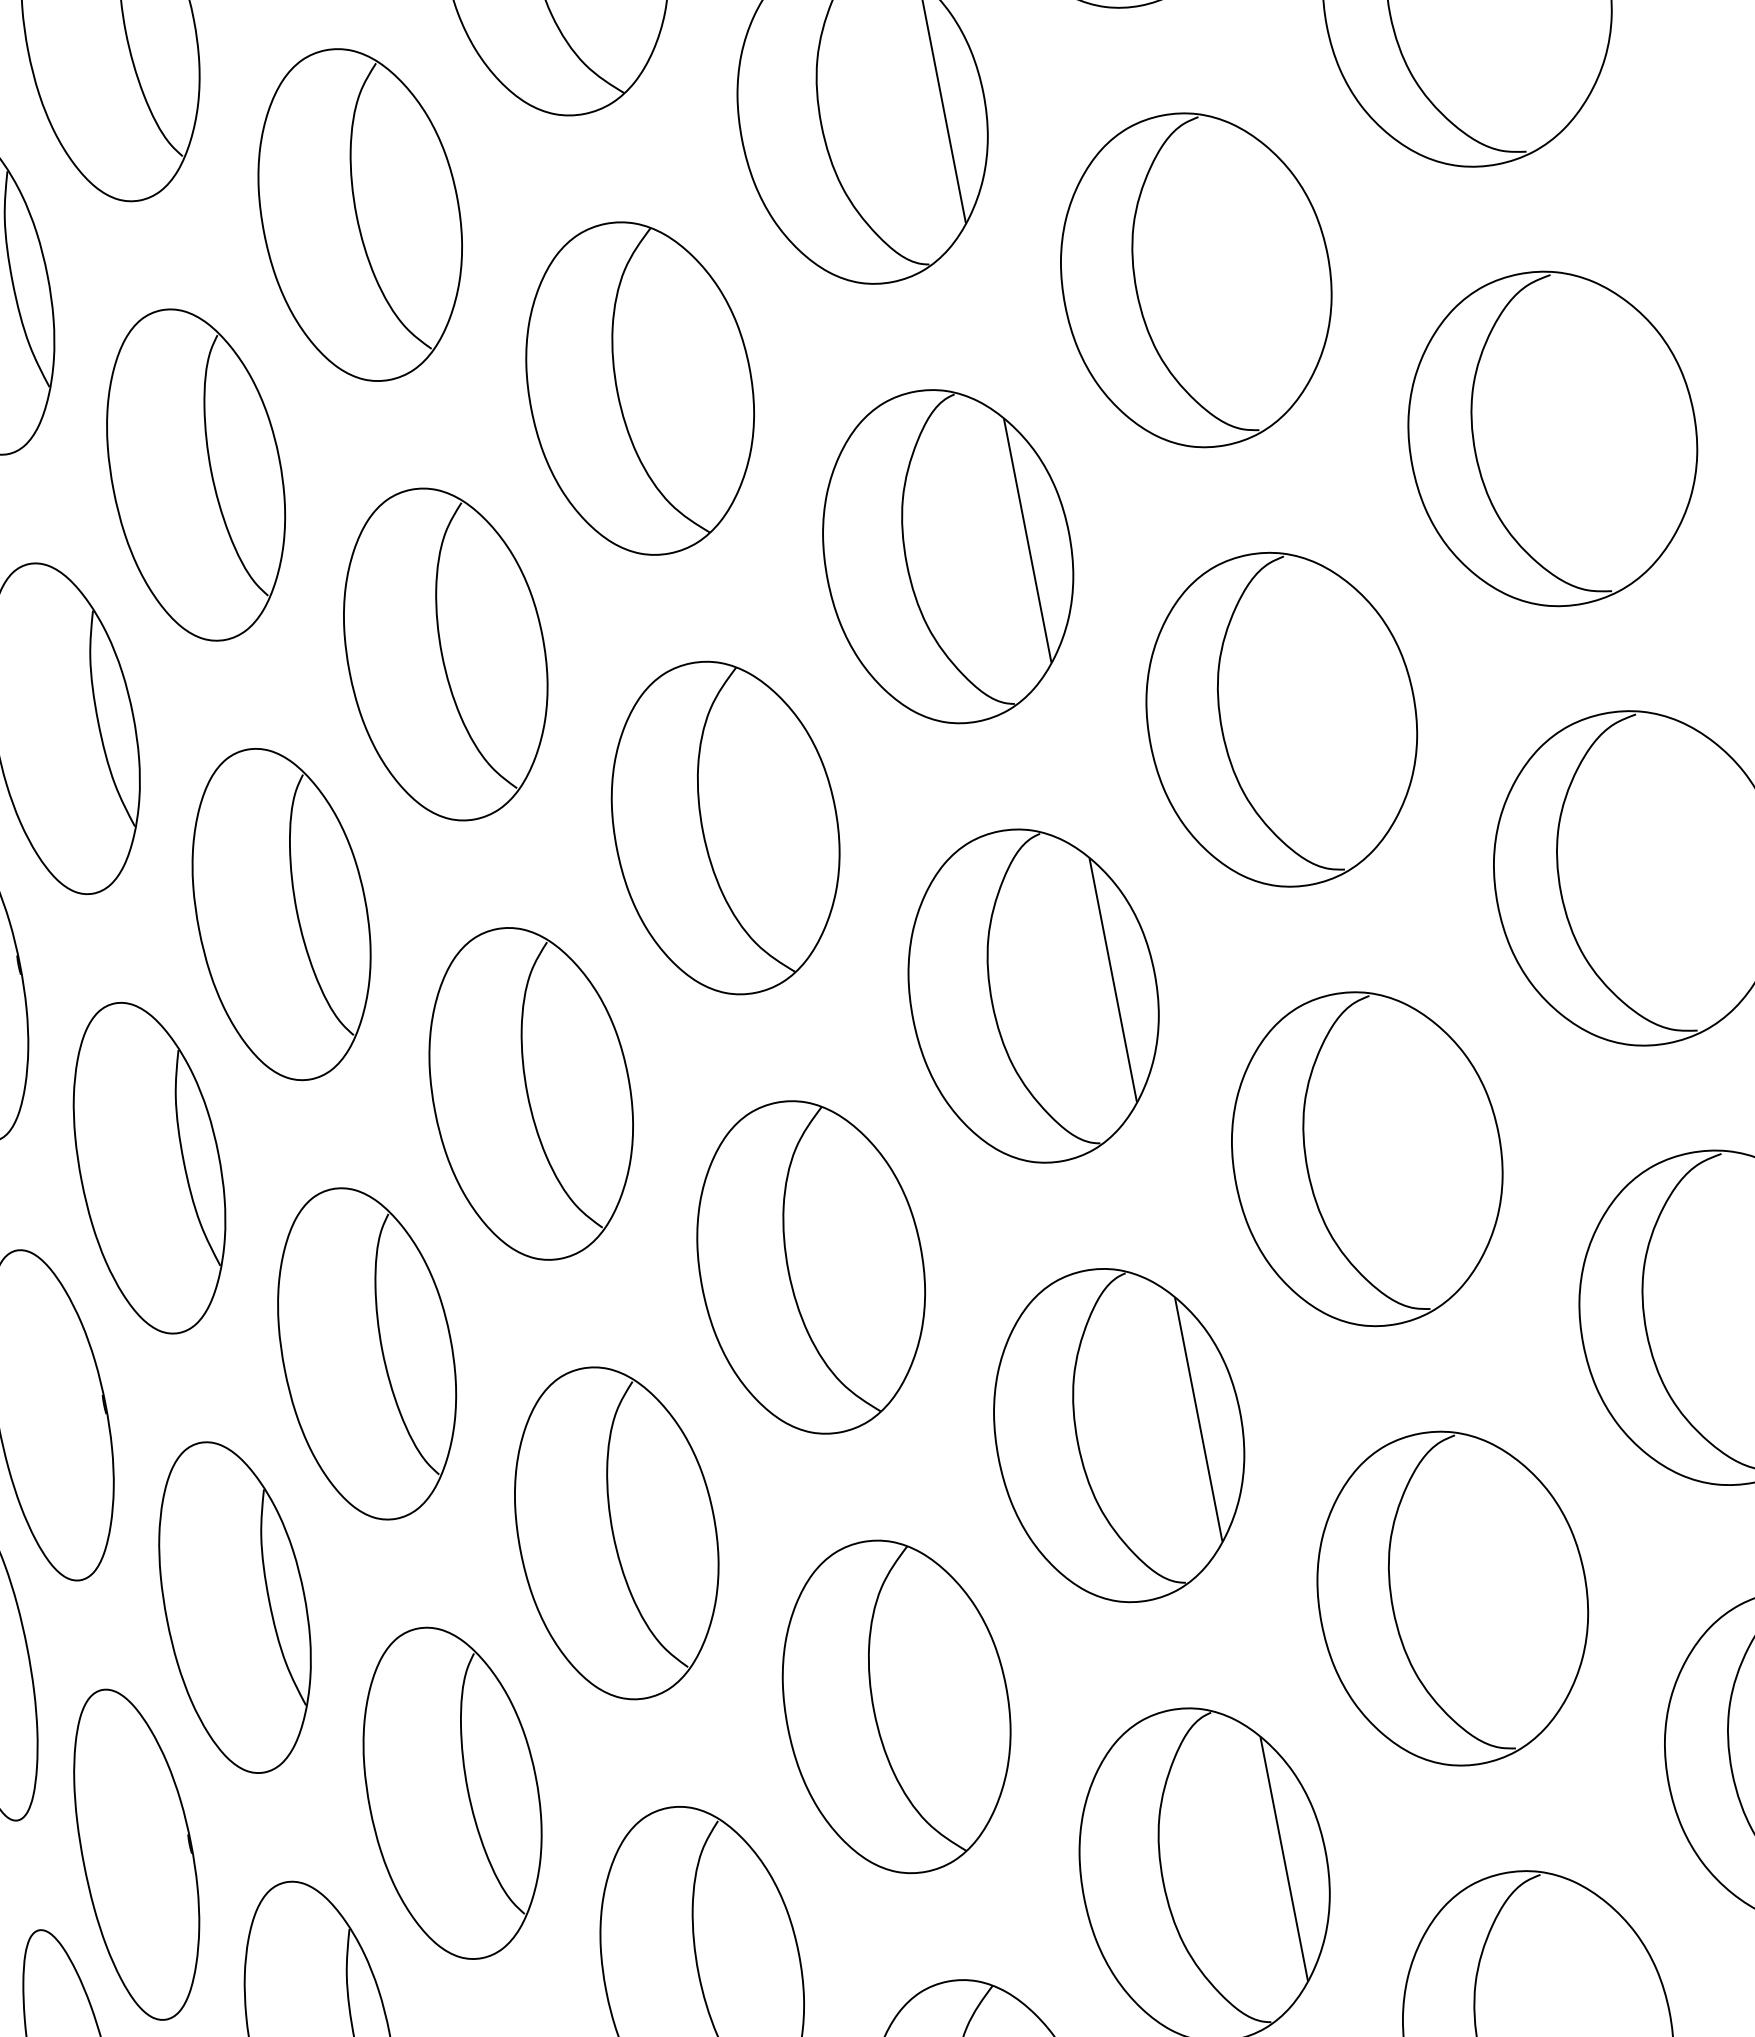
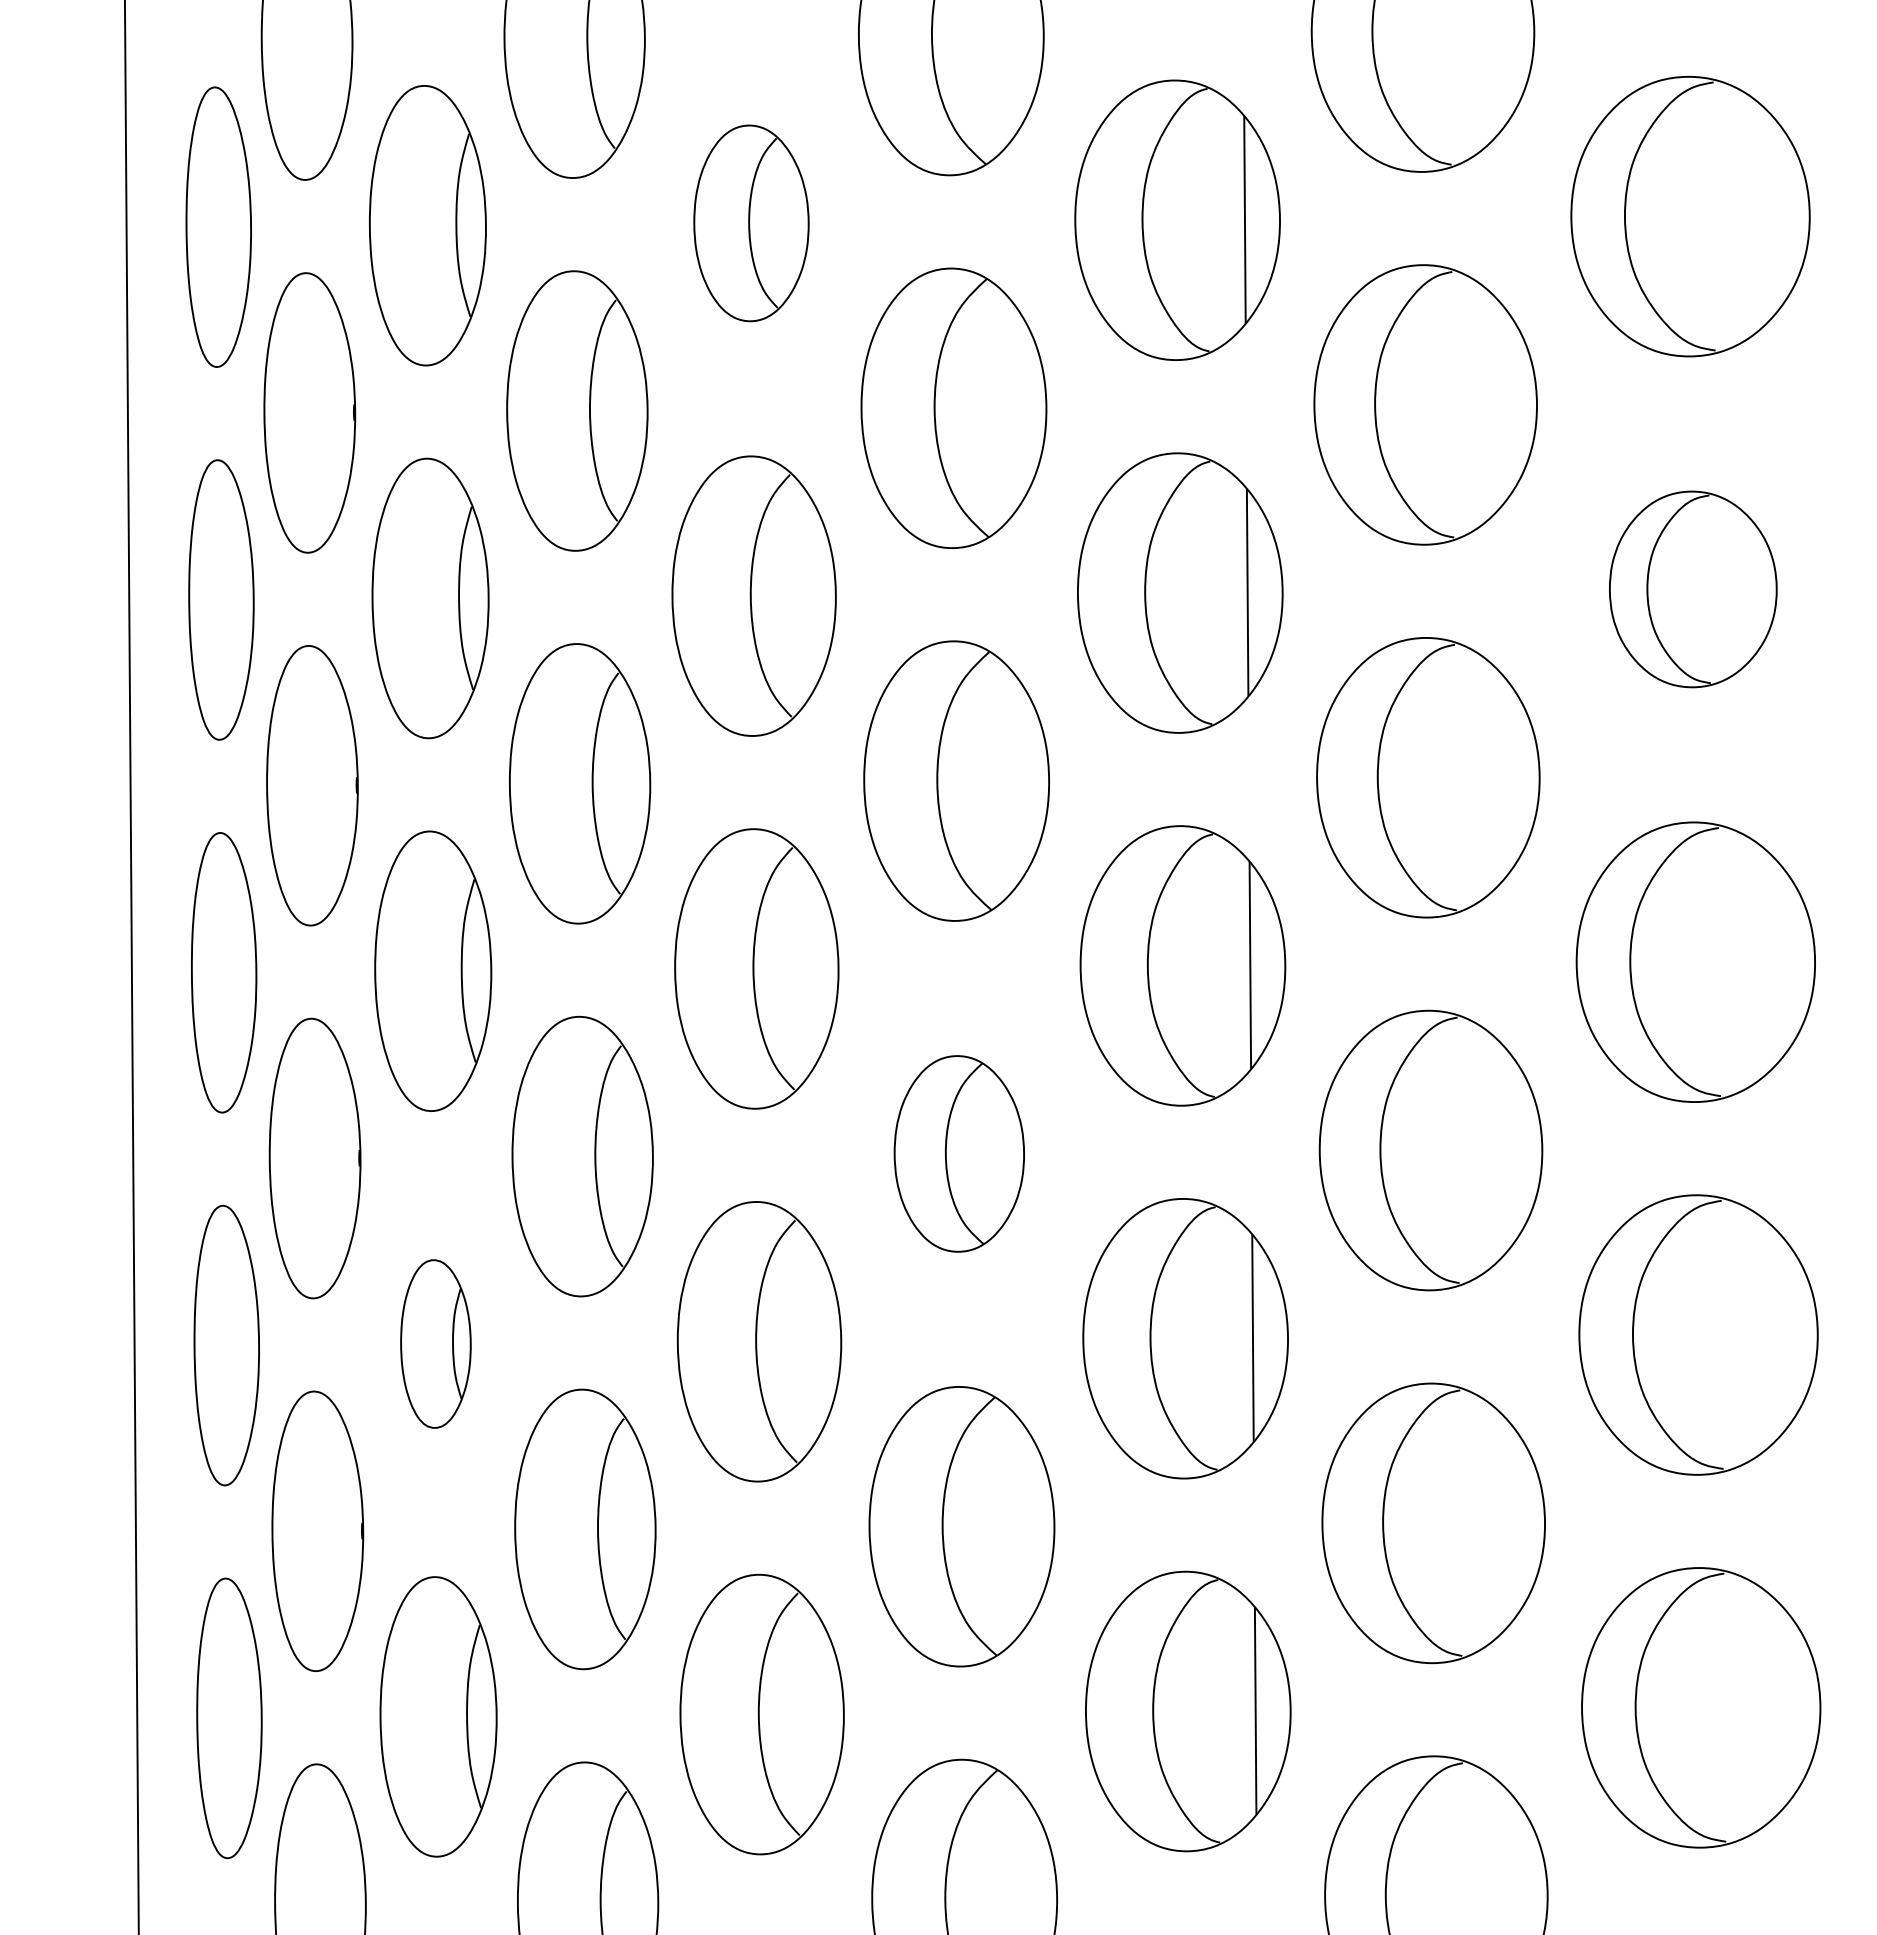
part: (360, 214) -> (751, 223), size x0.7
part: (1553, 438) -> (1693, 589), size x0.7
part: (811, 1266) -> (959, 1153), size x0.7
part: (234, 1606) -> (435, 1343), size x0.6

